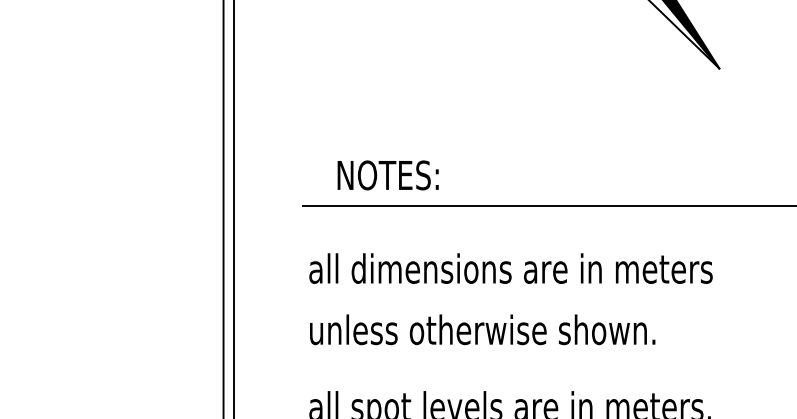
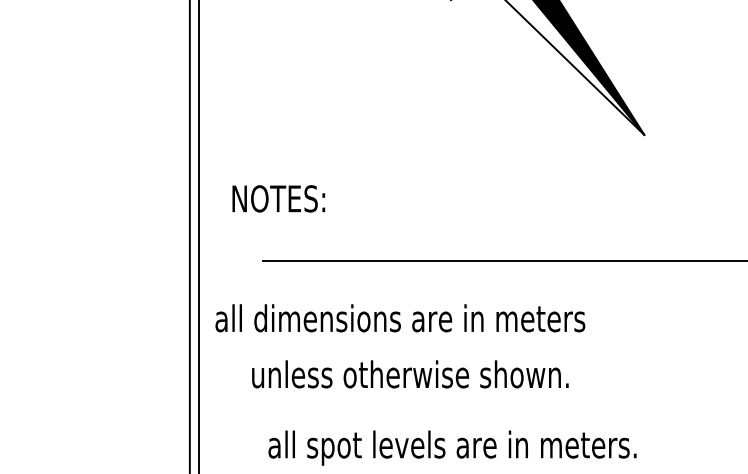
text: (387, 175) -> (278, 198), moved
text: (511, 268) -> (400, 318), moved
text: (482, 329) -> (410, 374), moved

